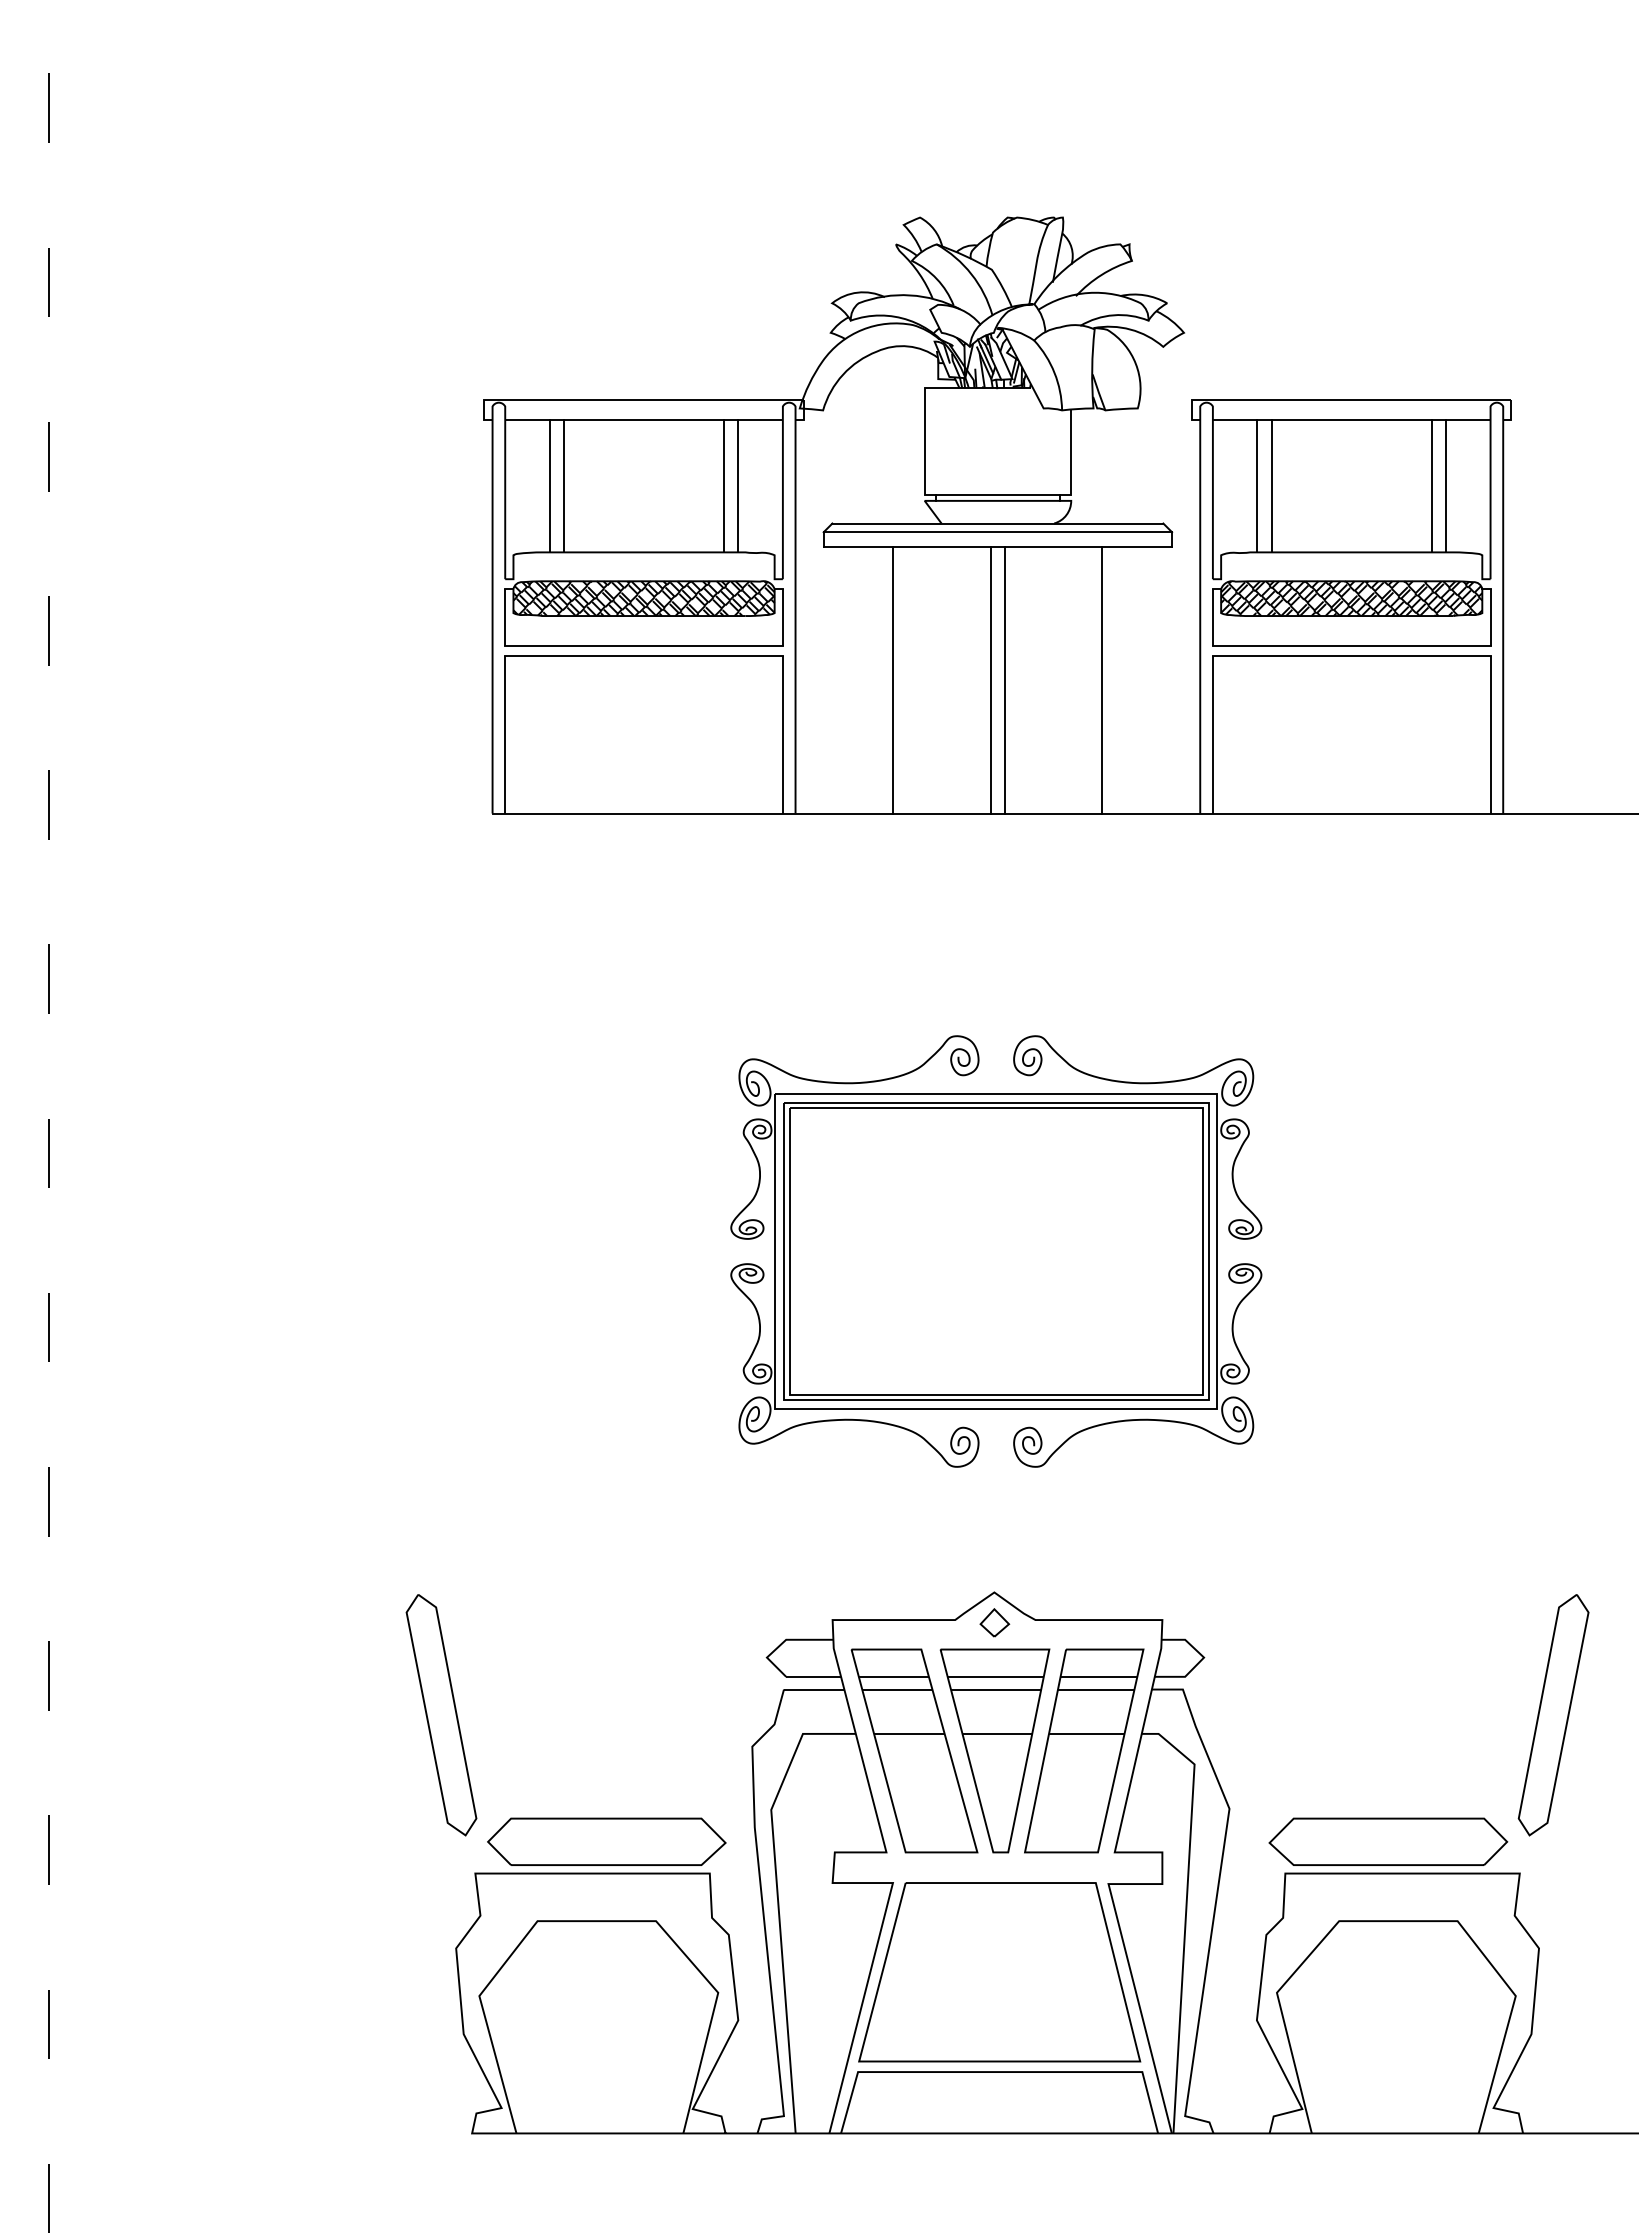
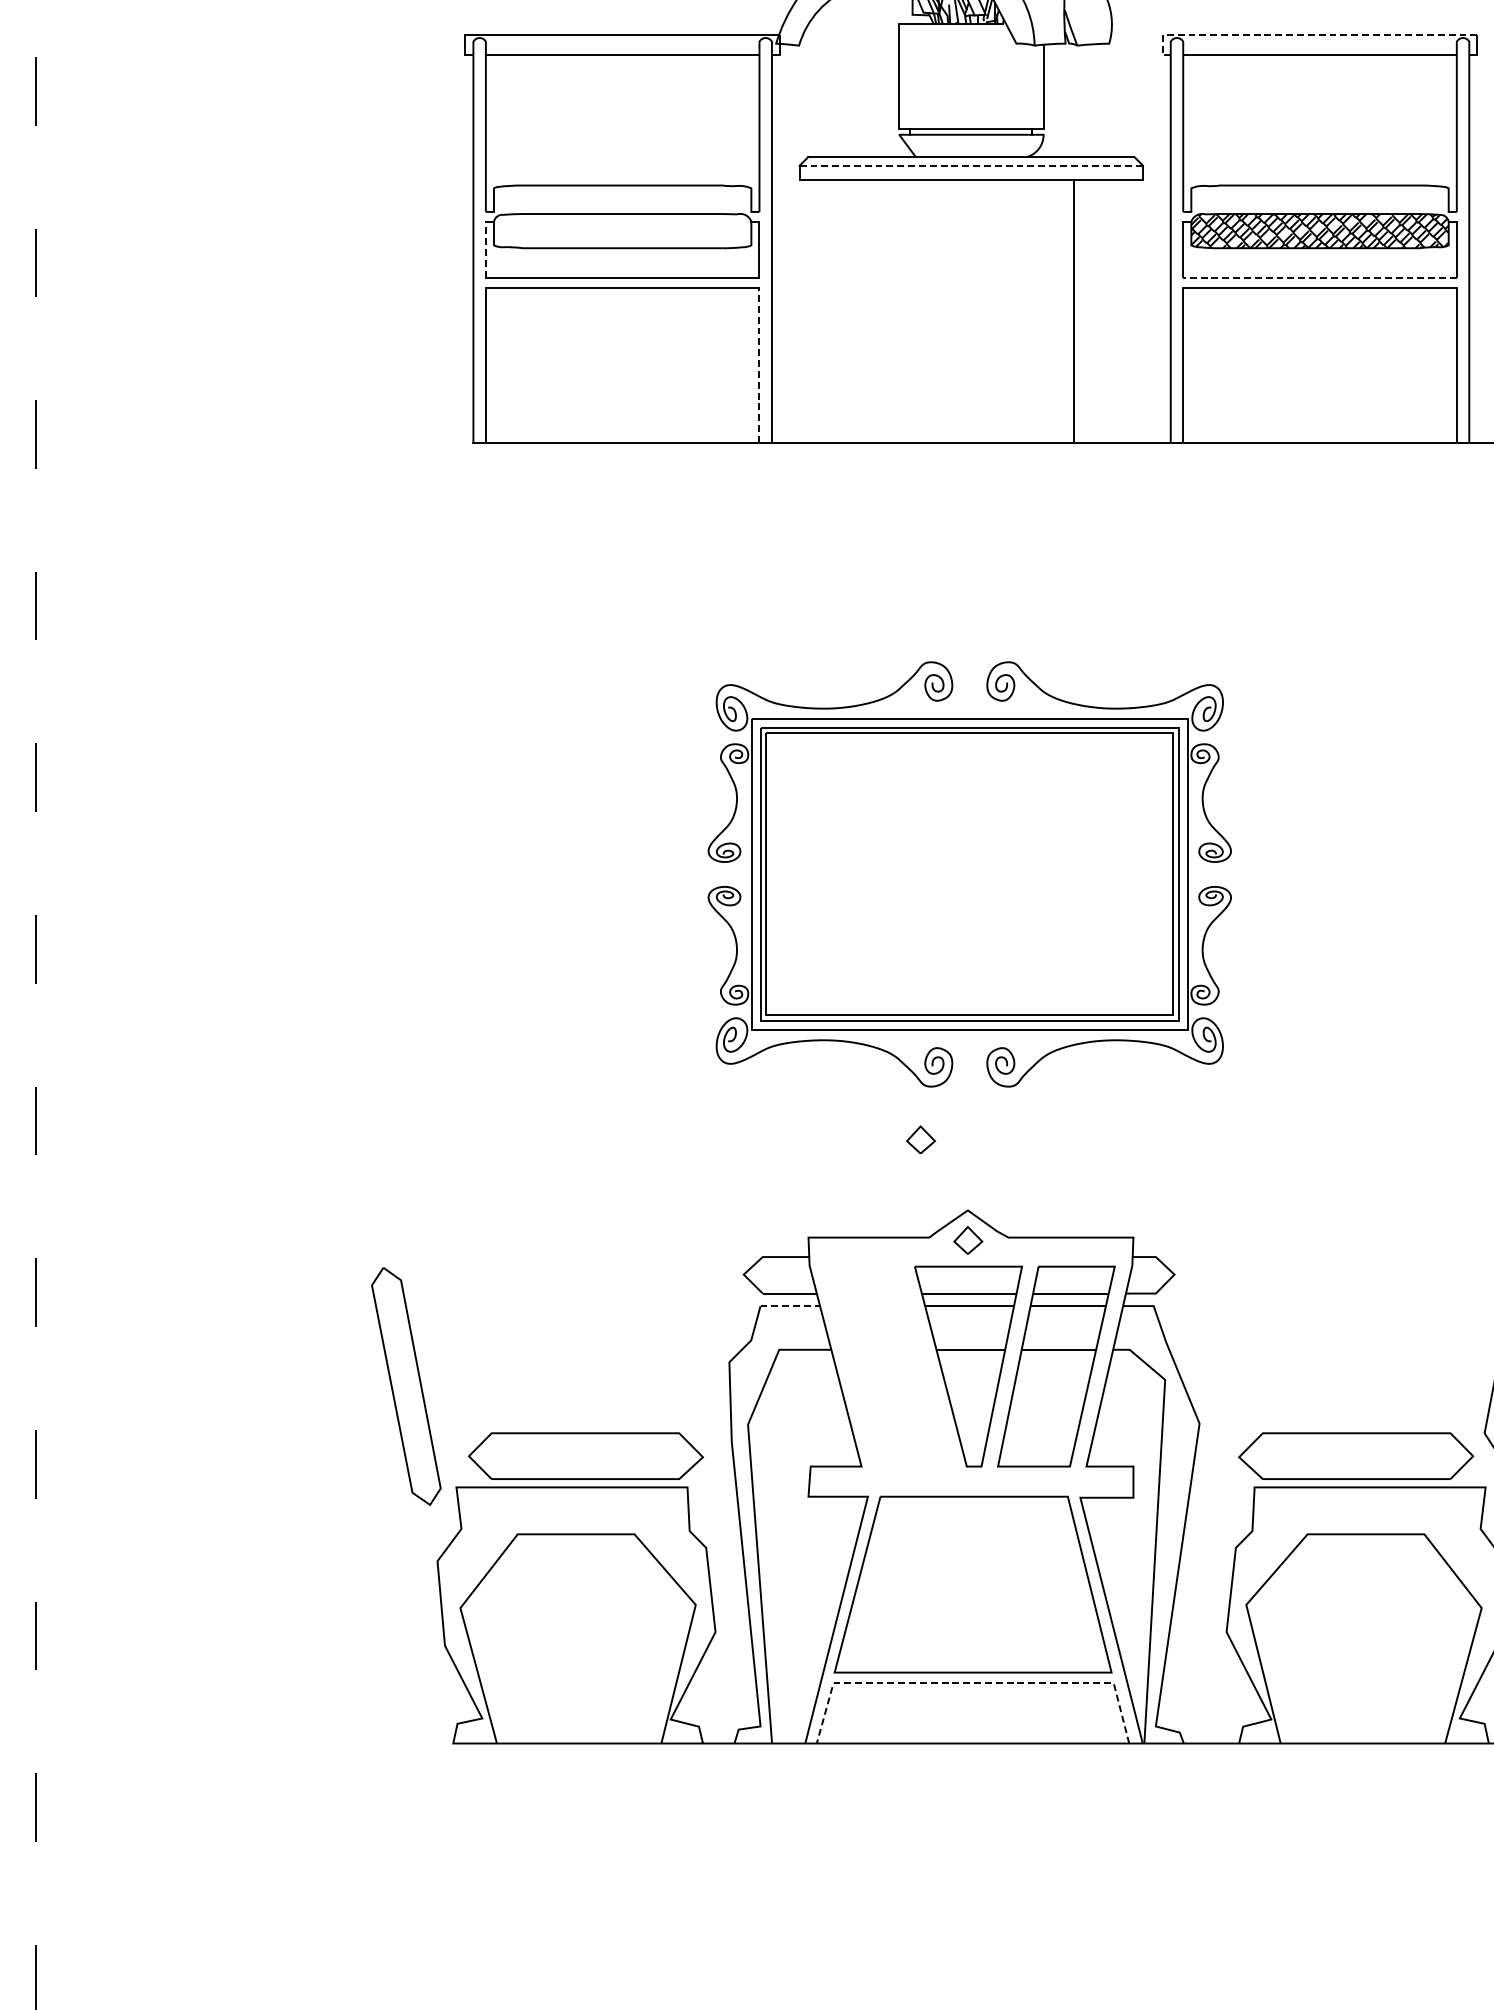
line: (1335, 399) -> (1304, 34), solid -> dashed
line: (549, 486) -> (529, 120), removed
line: (564, 486) -> (544, 120), removed
line: (723, 486) -> (700, 120), removed
line: (738, 486) -> (715, 120), removed
line: (1257, 486) -> (1227, 120), removed
line: (1271, 486) -> (1240, 120), removed
line: (1431, 486) -> (1398, 120), removed
line: (1446, 486) -> (1413, 120), removed
line: (998, 532) -> (971, 165), solid -> dashed
hatch: (643, 598) -> (622, 230), removed
line: (505, 617) -> (486, 249), solid -> dashed
line: (1351, 645) -> (1319, 277), solid -> dashed
line: (893, 679) -> (868, 310), removed
line: (990, 679) -> (964, 310), removed
line: (1004, 679) -> (977, 310), removed
line: (782, 734) -> (759, 364), solid -> dashed
part: (946, 1520) -> (920, 1139), added
line: (814, 1689) -> (790, 1306), solid -> dashed
part: (441, 1715) -> (406, 1386), moved
part: (914, 1750) -> (889, 1366), removed
line: (999, 2072) -> (972, 1683), solid -> dashed

